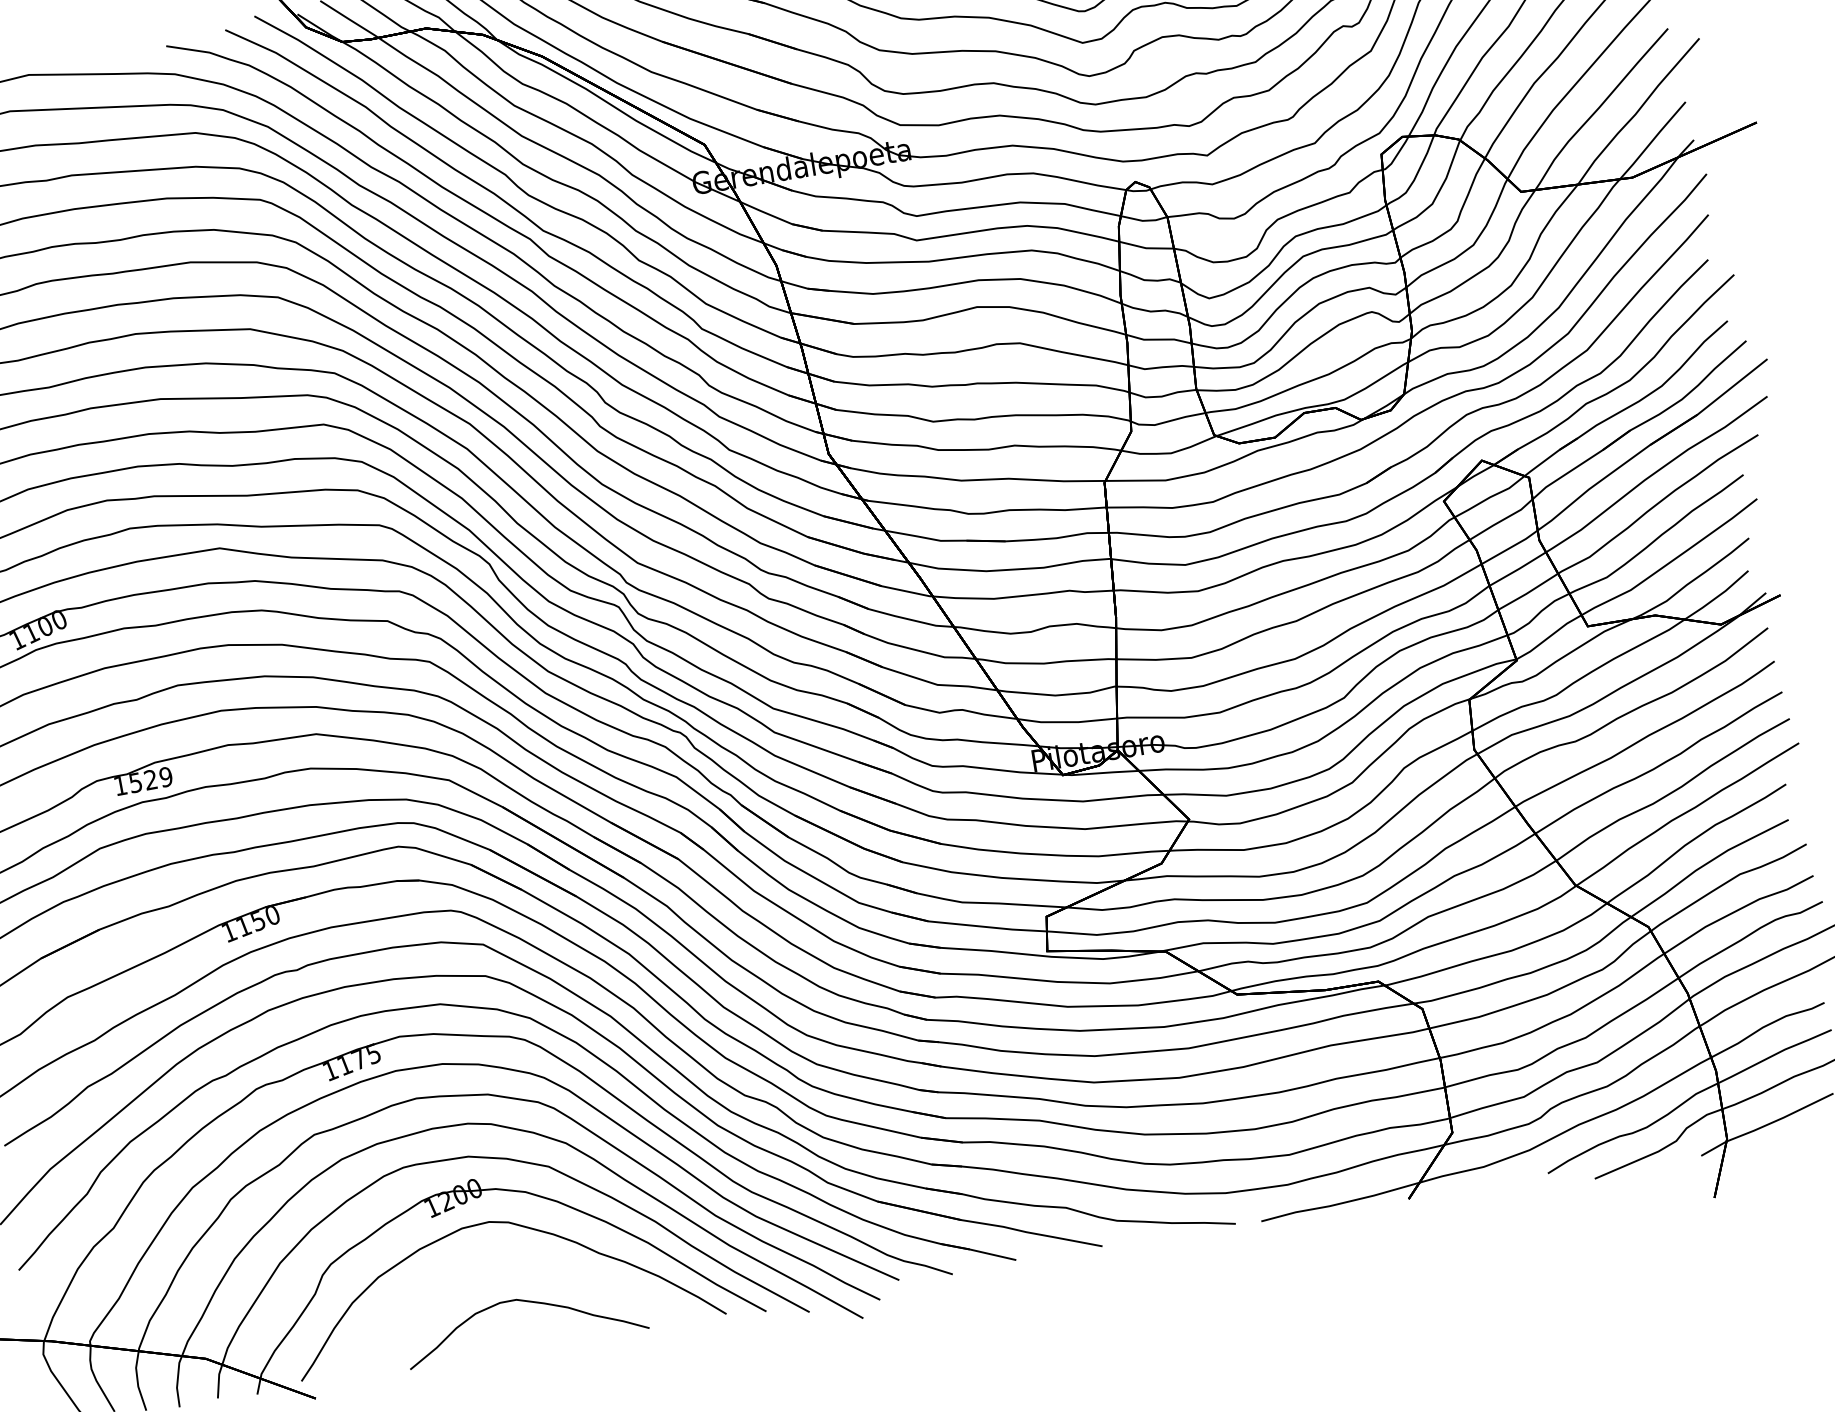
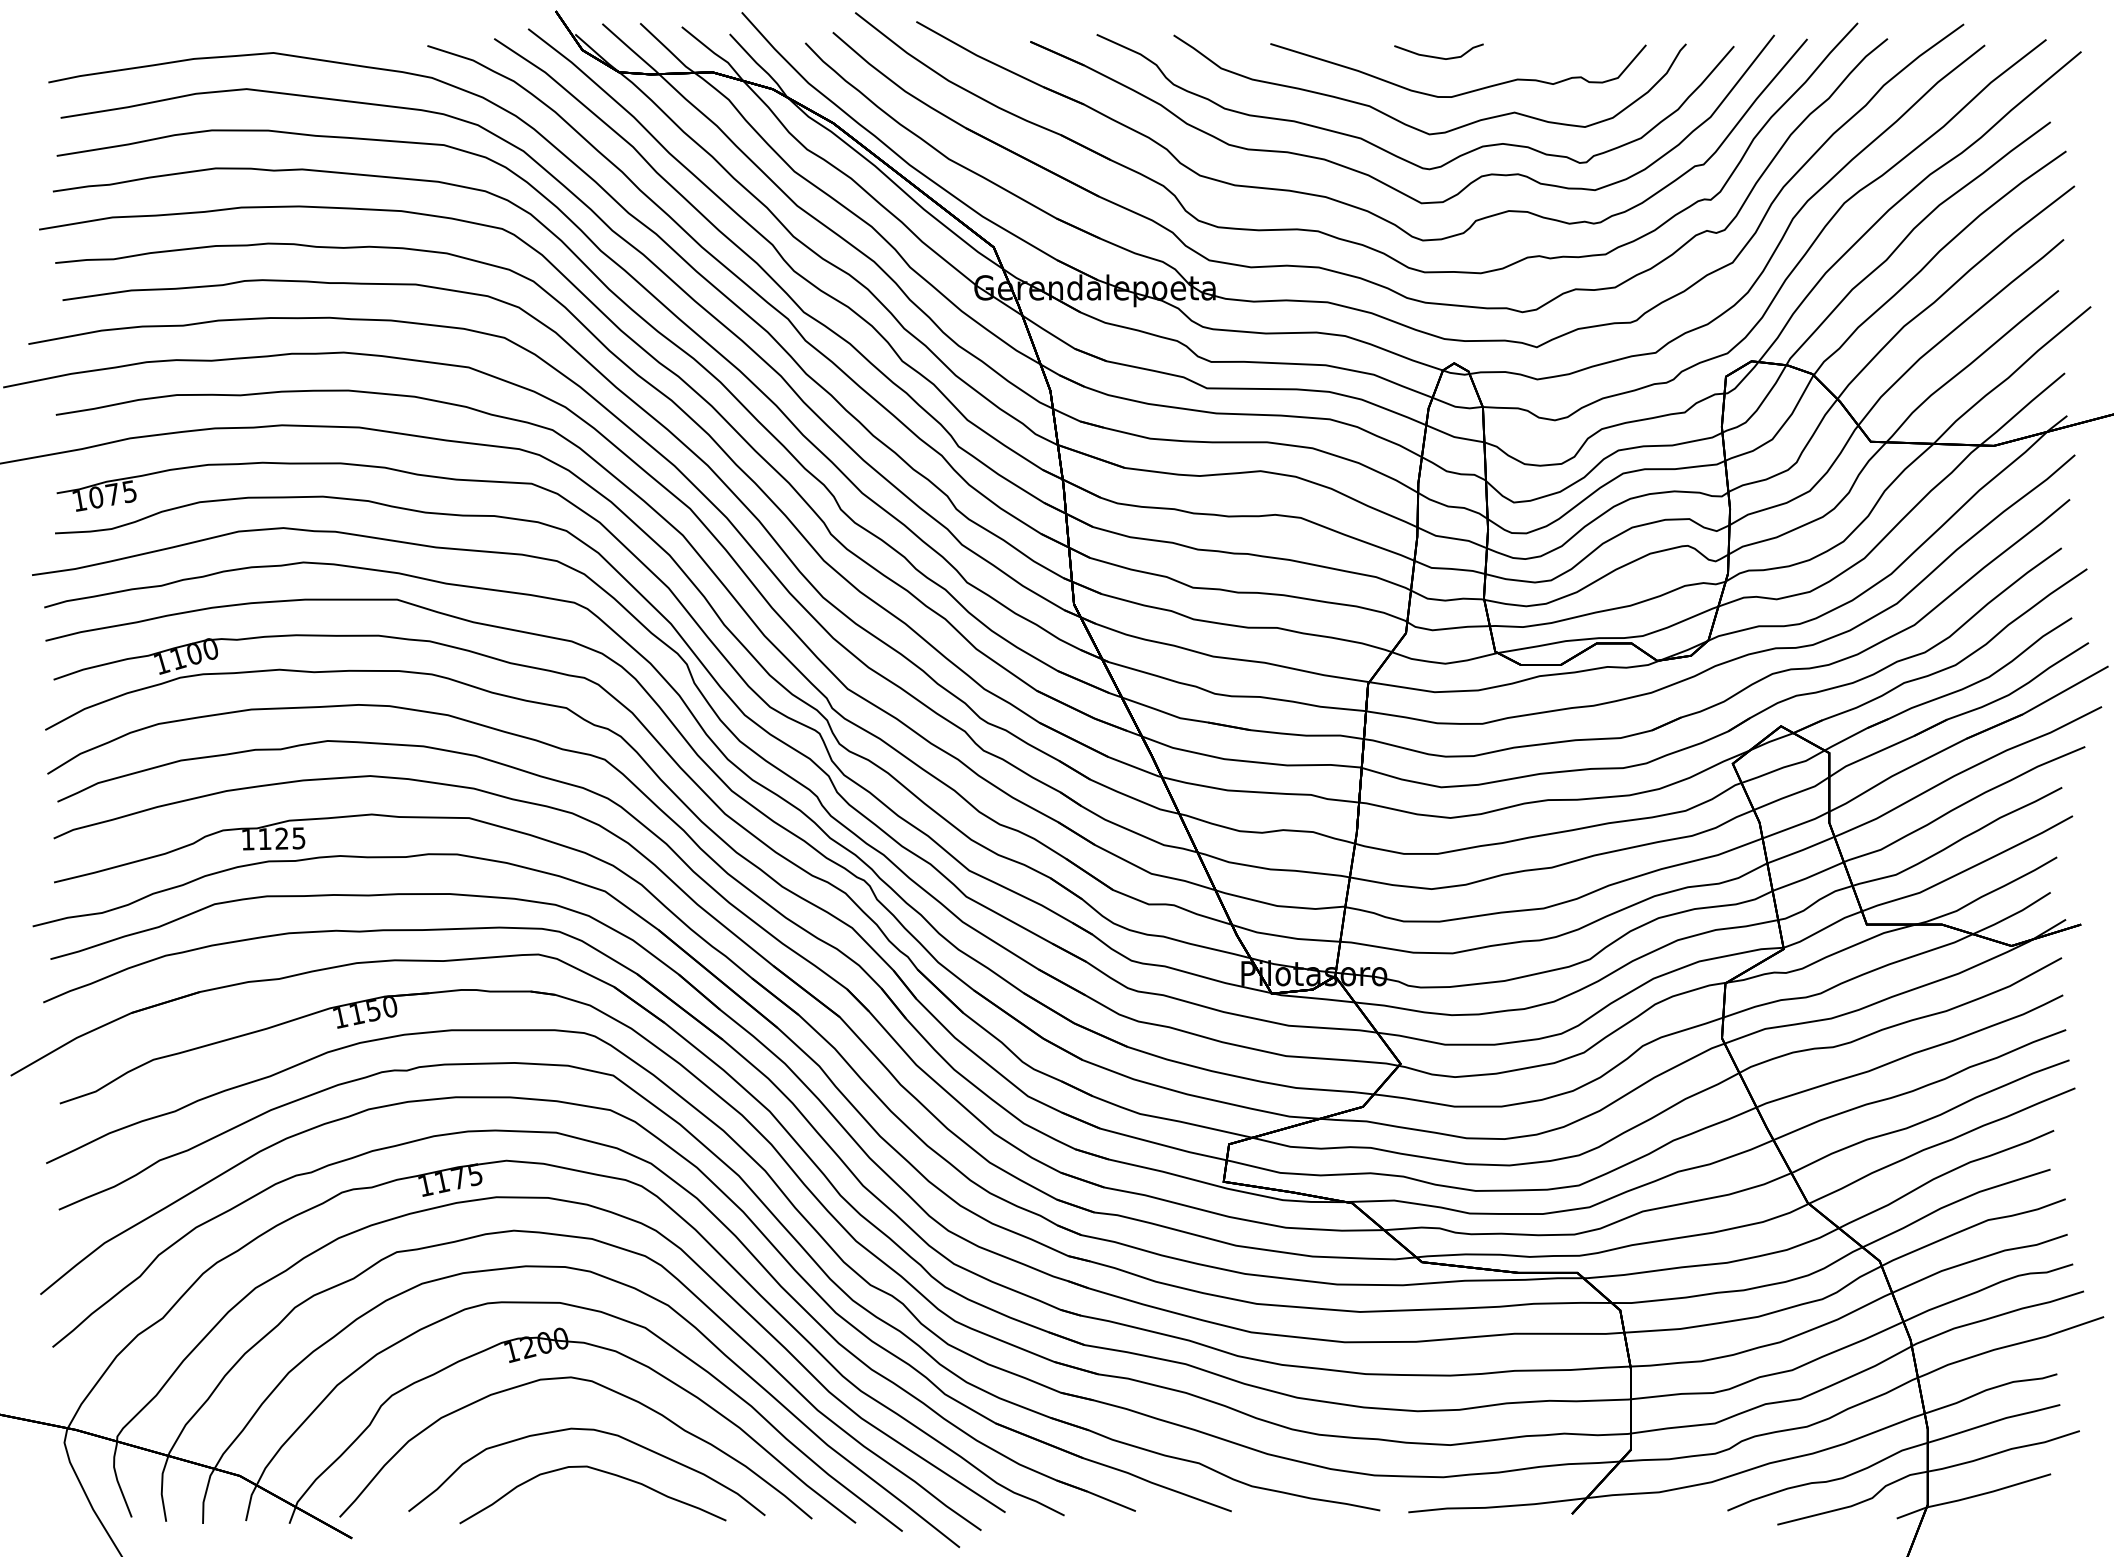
text: (150, 779) -> (281, 838), 1529 -> 1125
curve: (510, 1267) -> (586, 1430), added

